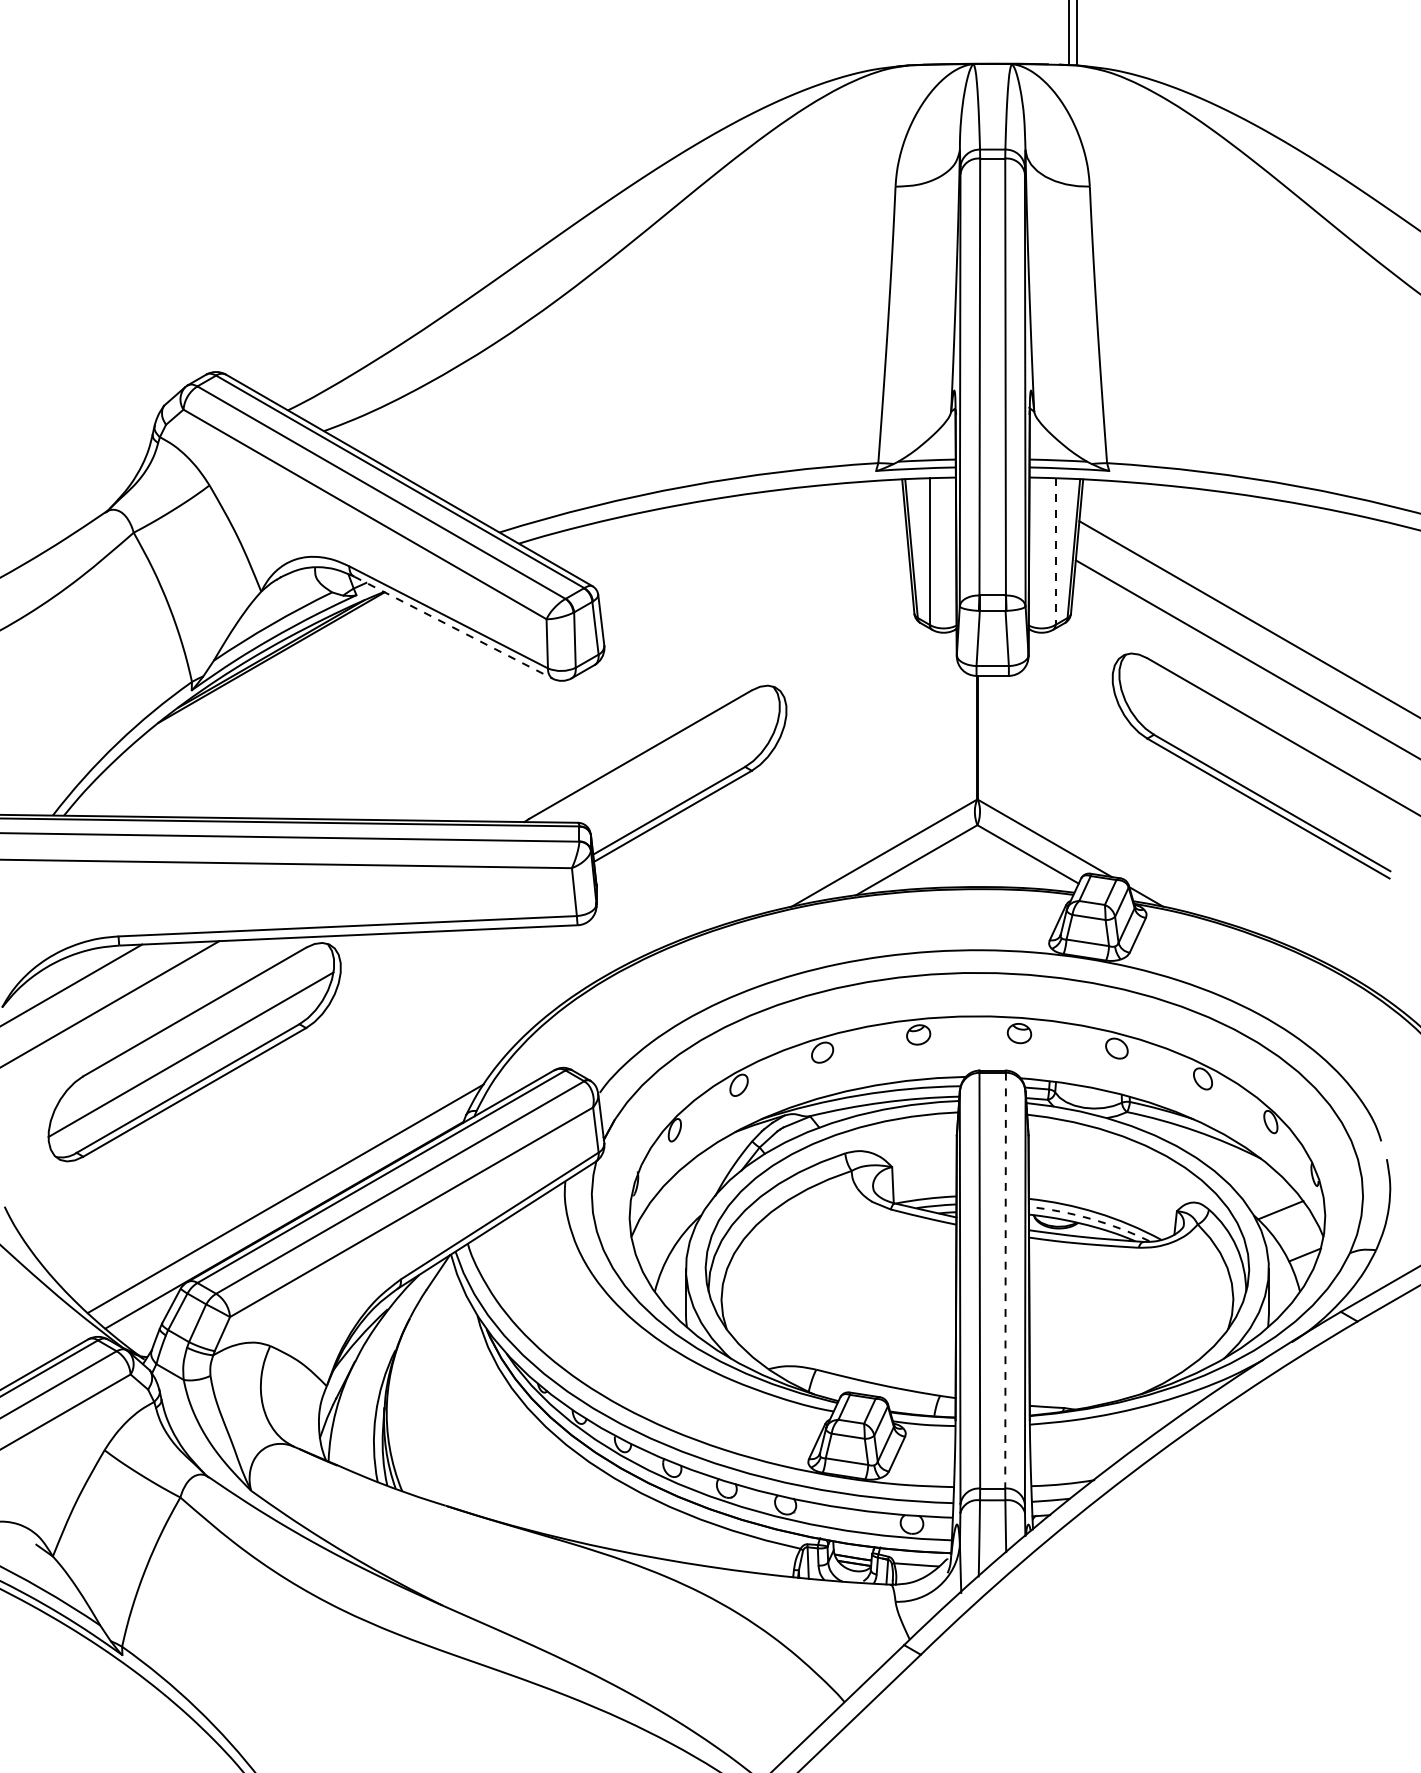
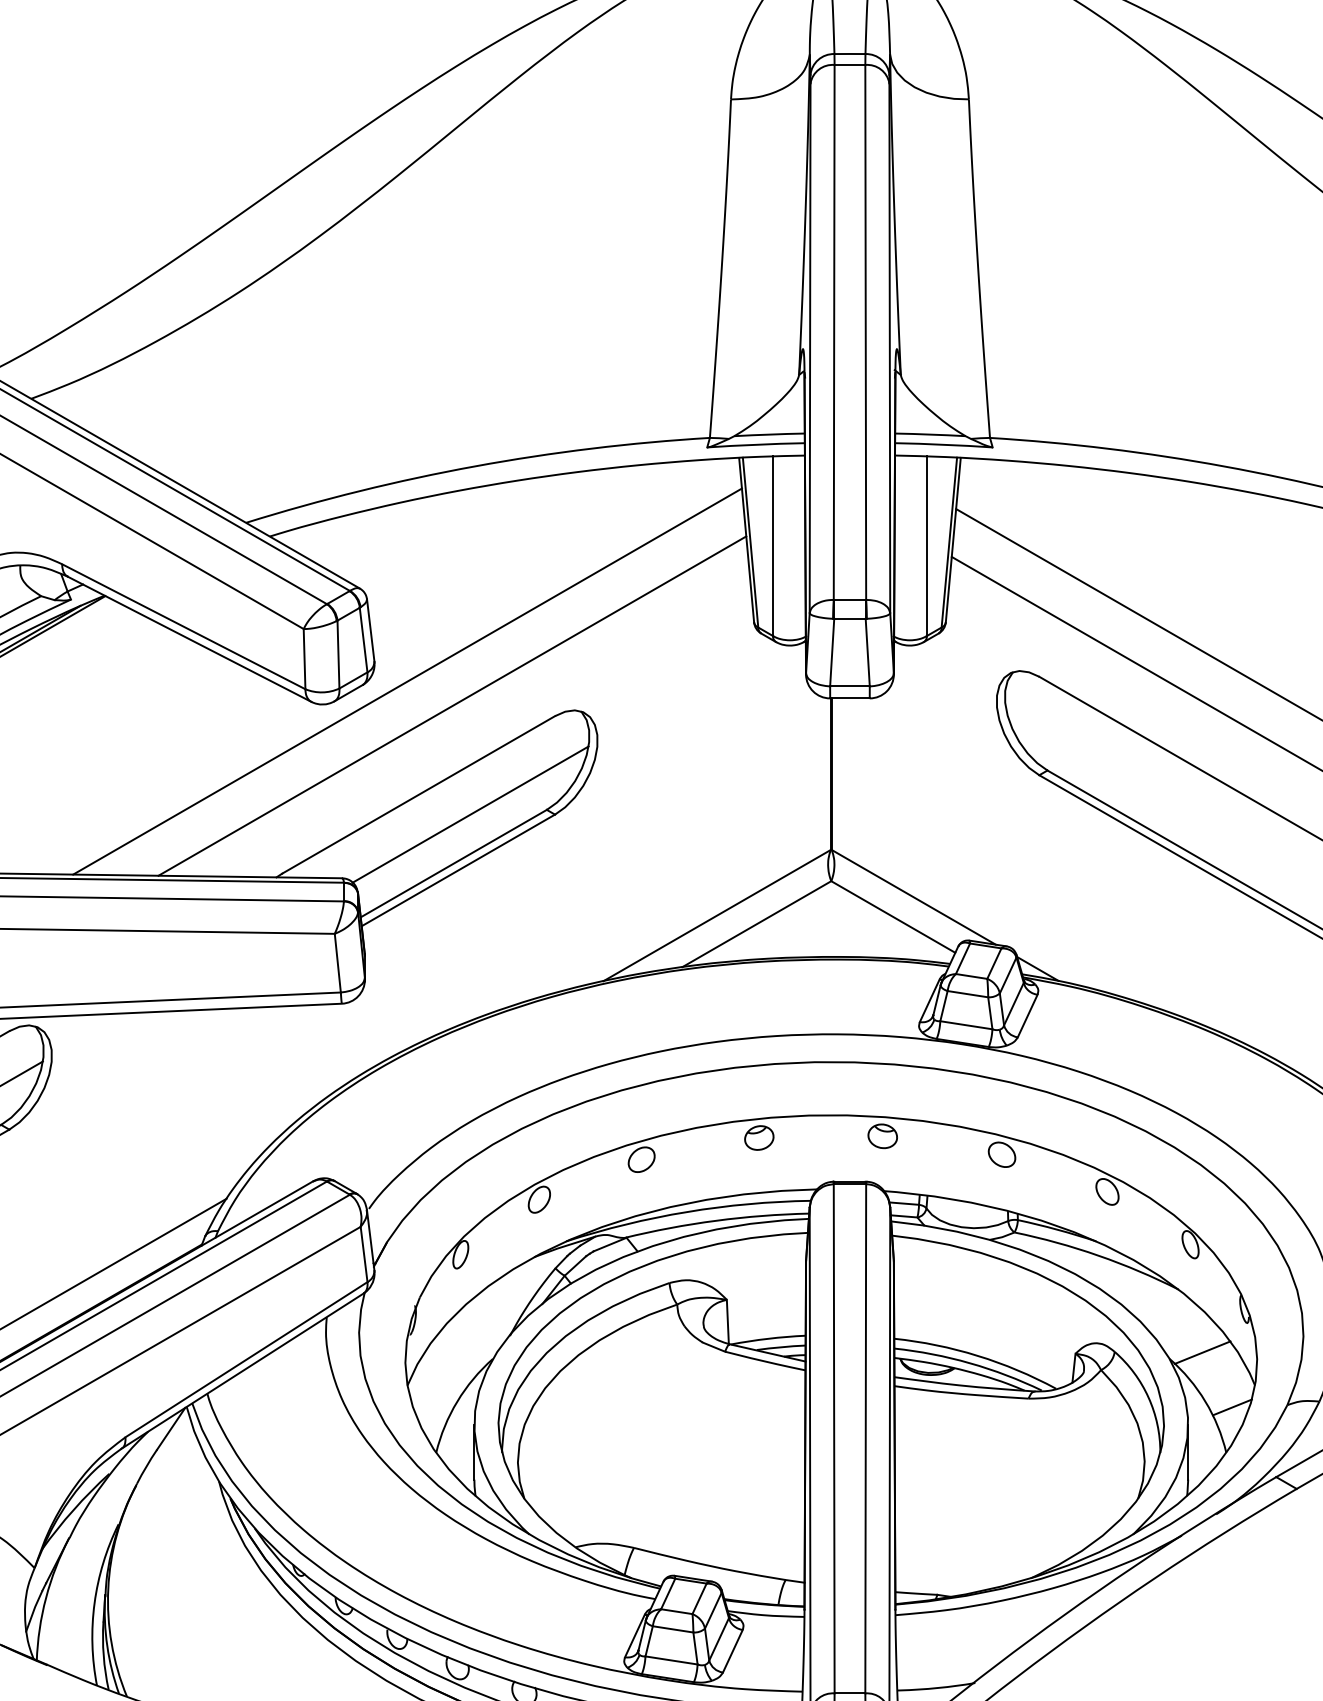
line: (1055, 552) -> (926, 547), dashed -> solid
line: (453, 627) -> (189, 639), dashed -> solid
line: (631, 661) -> (407, 680), added
line: (667, 681) -> (451, 705), added
line: (682, 770) -> (470, 814), added
arc: (1090, 1218) -> (969, 1362), dashed -> solid
line: (1005, 1280) -> (865, 1438), dashed -> solid

